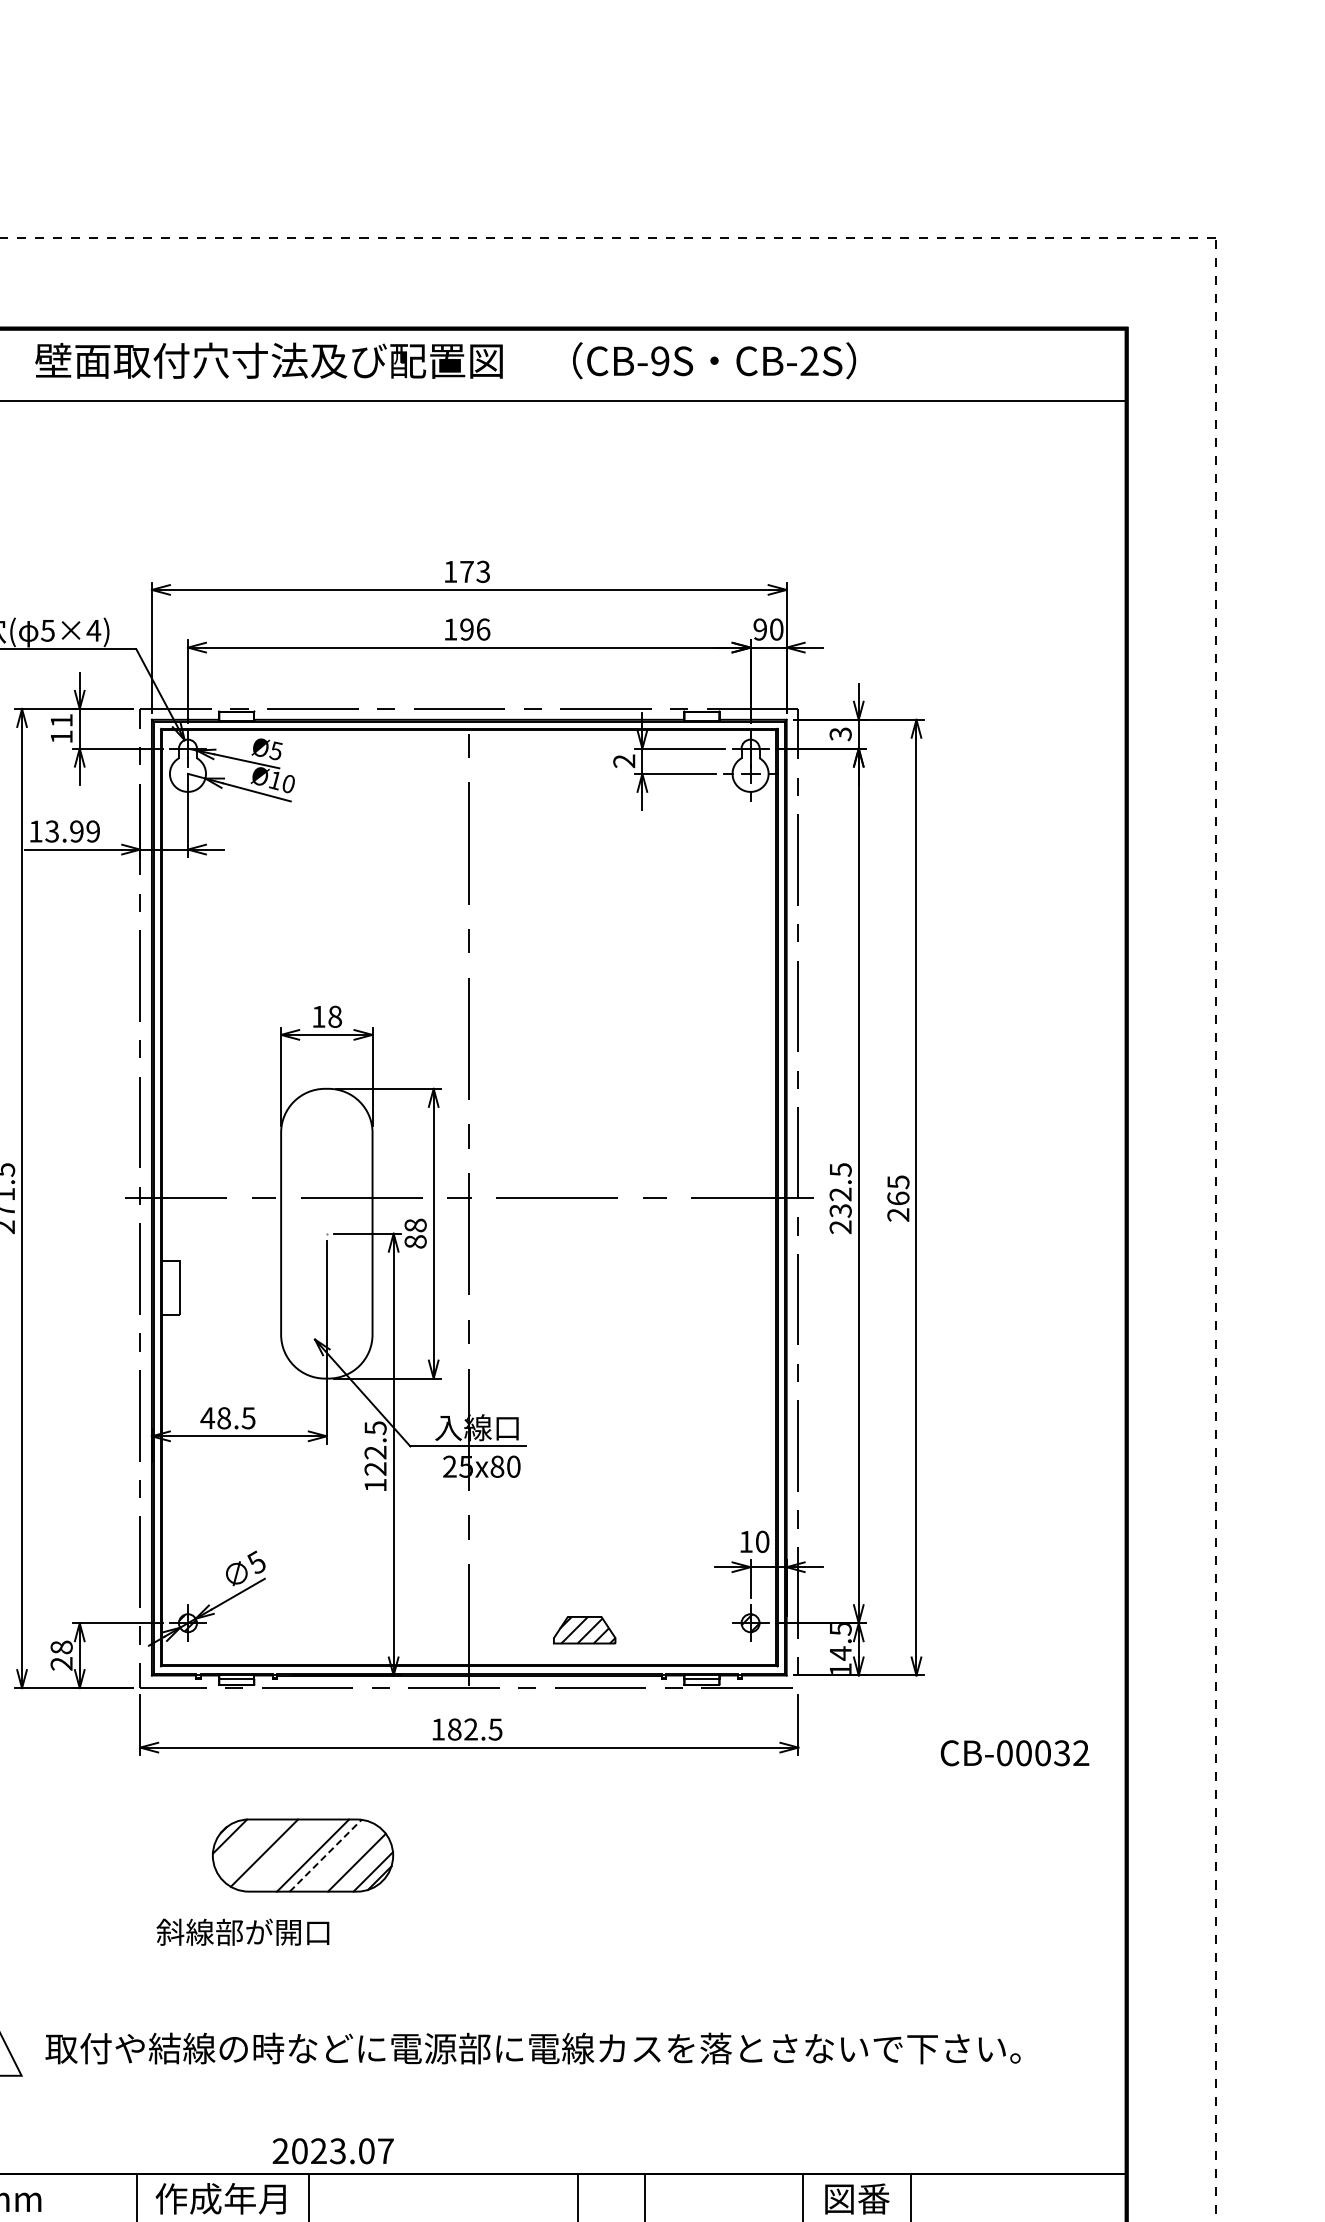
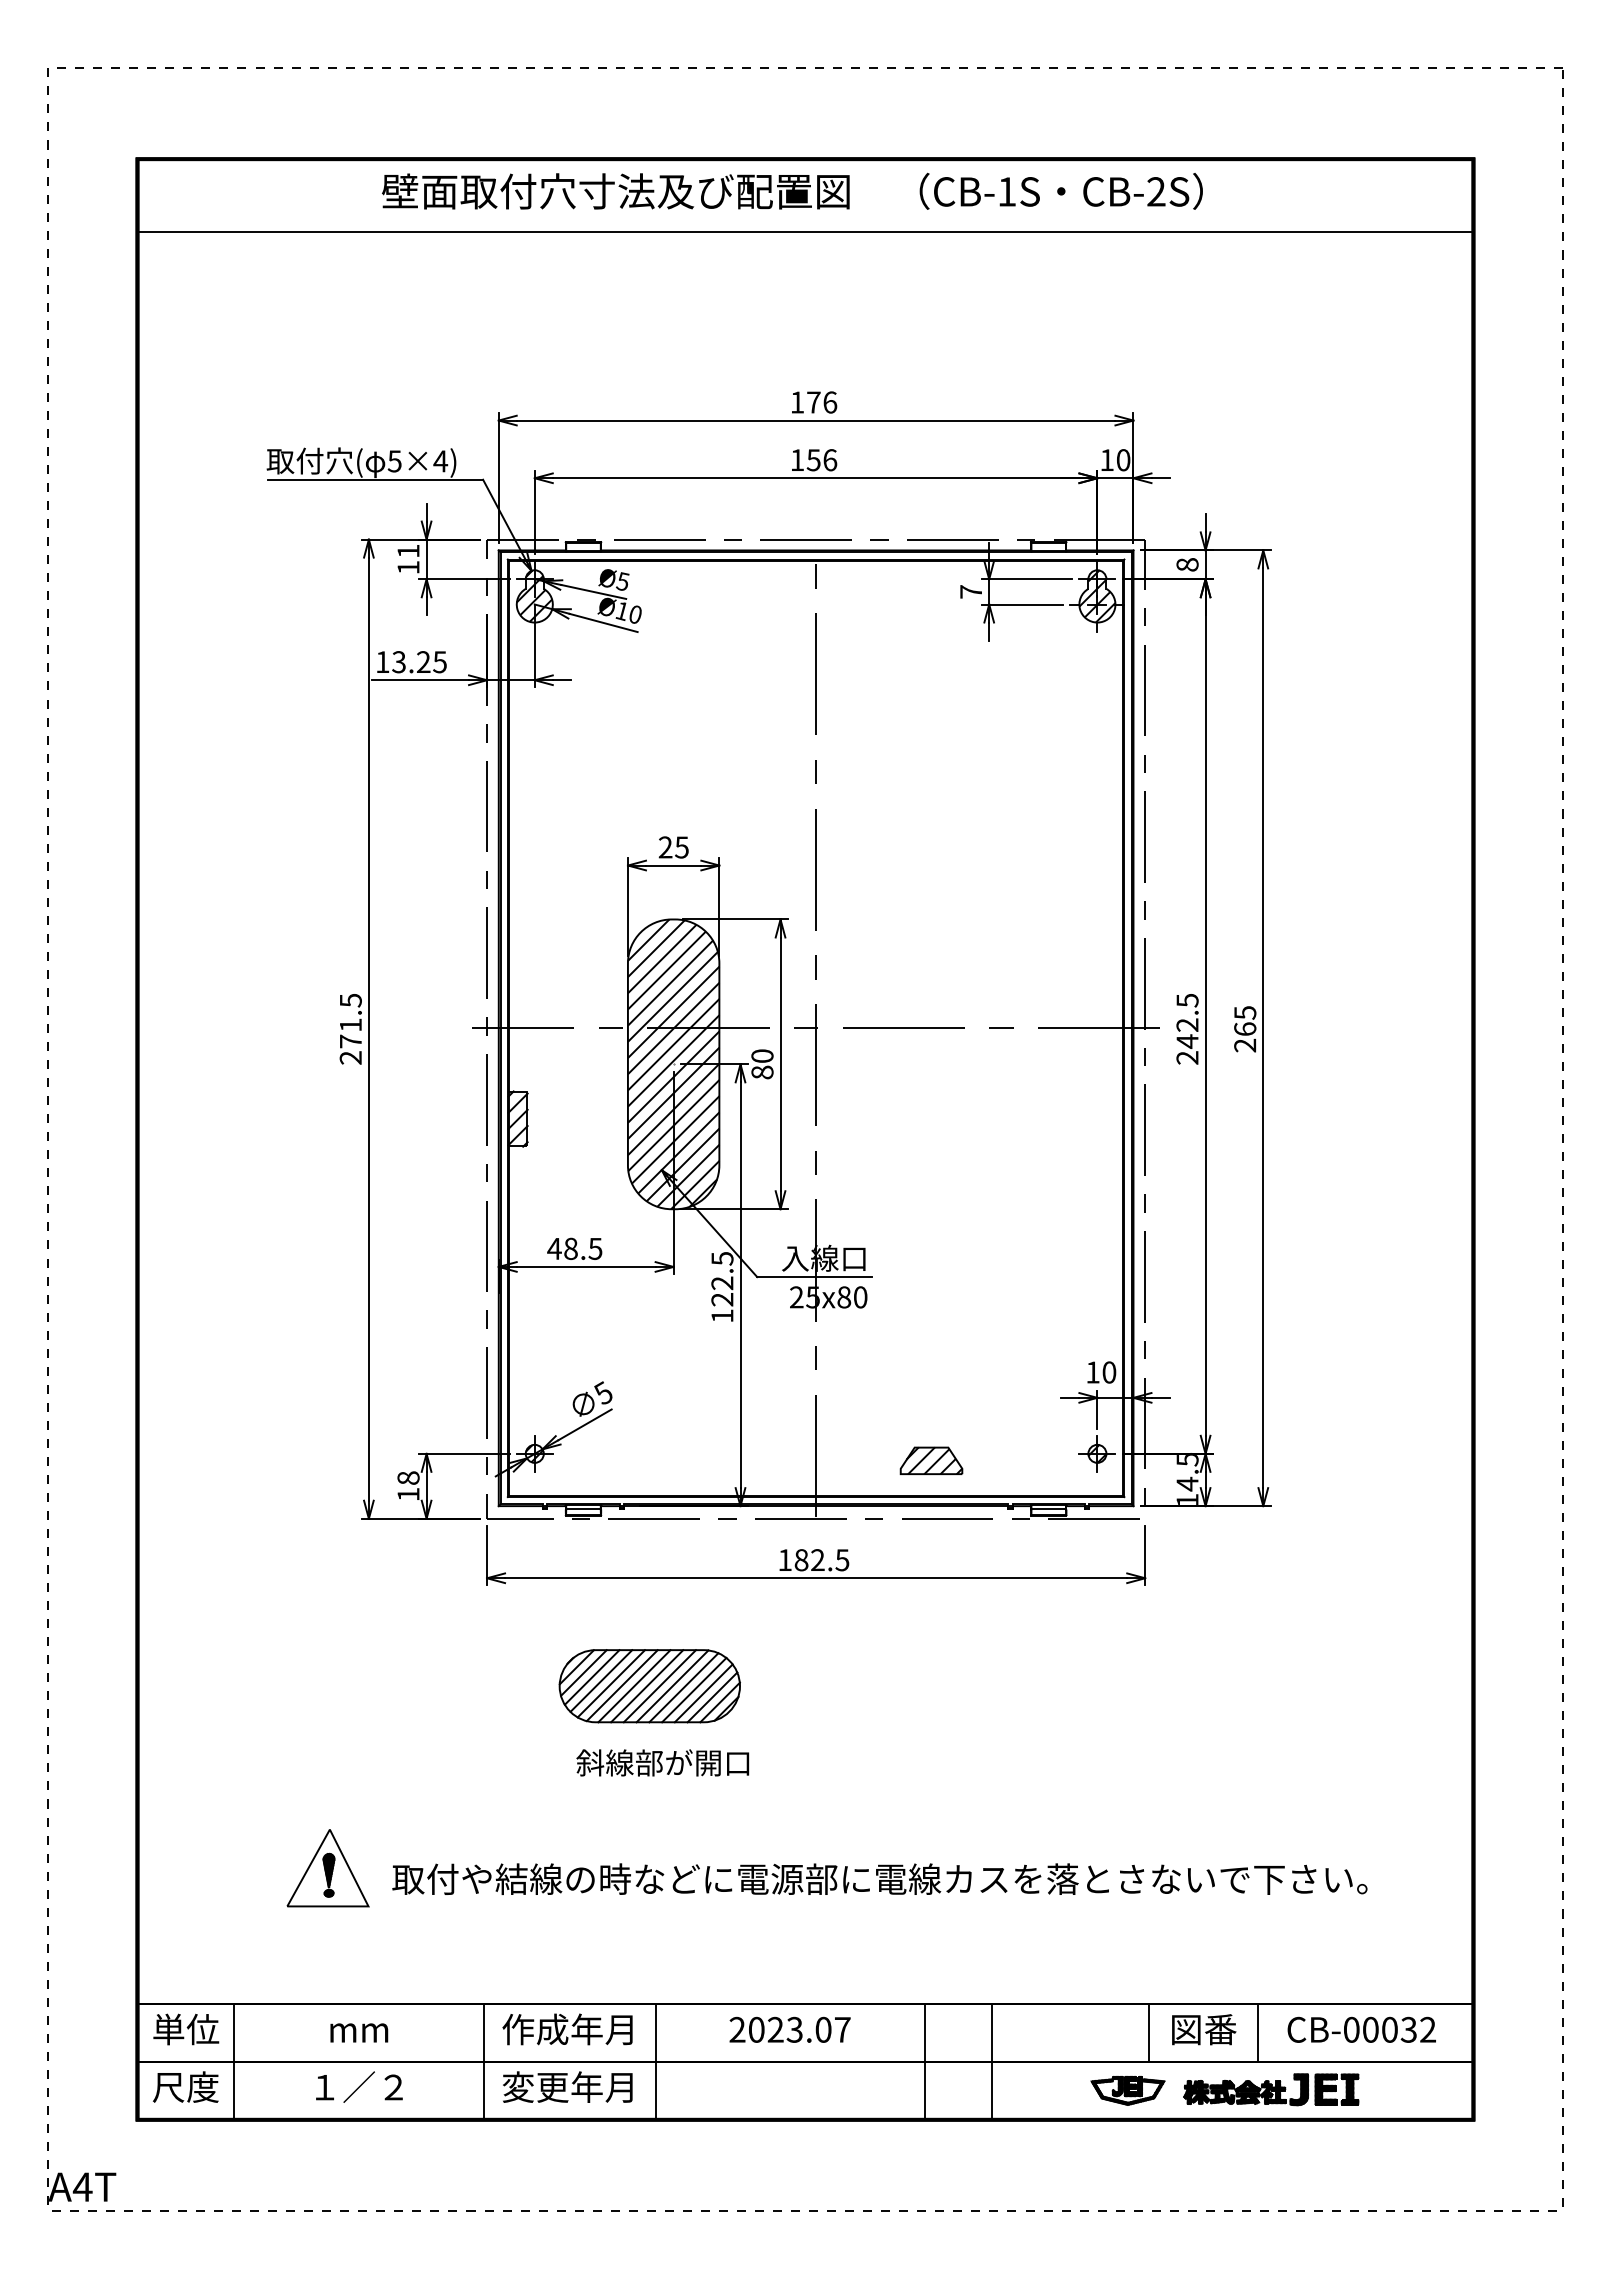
text: (659, 360) -> (1006, 191), CB-9S -> CB-1S
text: (483, 571) -> (830, 402), 173 -> 176
text: (466, 629) -> (813, 460), 196 -> 156
text: (759, 629) -> (1106, 460), 90 -> 10
text: (840, 733) -> (1187, 564), 3 -> 8
text: (623, 760) -> (970, 591), 2 -> 7
hatch: (187, 764) -> (534, 595), added
hatch: (750, 765) -> (1097, 596), added
text: (84, 831) -> (431, 662), 13.99 -> 13.25
text: (326, 1016) -> (673, 847), 18 -> 25
text: (840, 1210) -> (1187, 1041), 232.5 -> 242.5
text: (415, 1224) -> (762, 1055), 88 -> 80
hatch: (326, 1233) -> (673, 1064), added
hatch: (170, 1287) -> (517, 1118), added
text: (61, 1663) -> (408, 1494), 28 -> 18
text: (1014, 1752) -> (1361, 2029), moved
line: (236, 1841) -> (583, 1672), added
line: (244, 1846) -> (591, 1677), added
line: (254, 1849) -> (601, 1680), added
line: (274, 1854) -> (621, 1685), added
line: (287, 1855) -> (634, 1686), added
line: (300, 1855) -> (647, 1686), added
line: (325, 1855) -> (672, 1686), dashed -> solid
line: (336, 1856) -> (683, 1687), added
line: (347, 1858) -> (694, 1689), added
line: (365, 1866) -> (712, 1697), added
text: (242, 1931) -> (662, 1762), moved
text: (332, 2150) -> (789, 2029), moved

